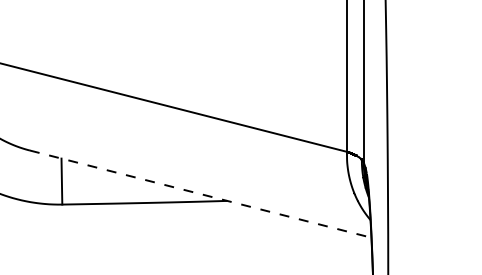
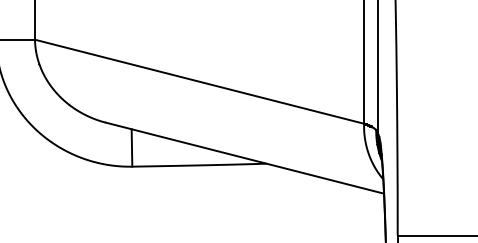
line: (201, 194) -> (245, 158), dashed -> solid

